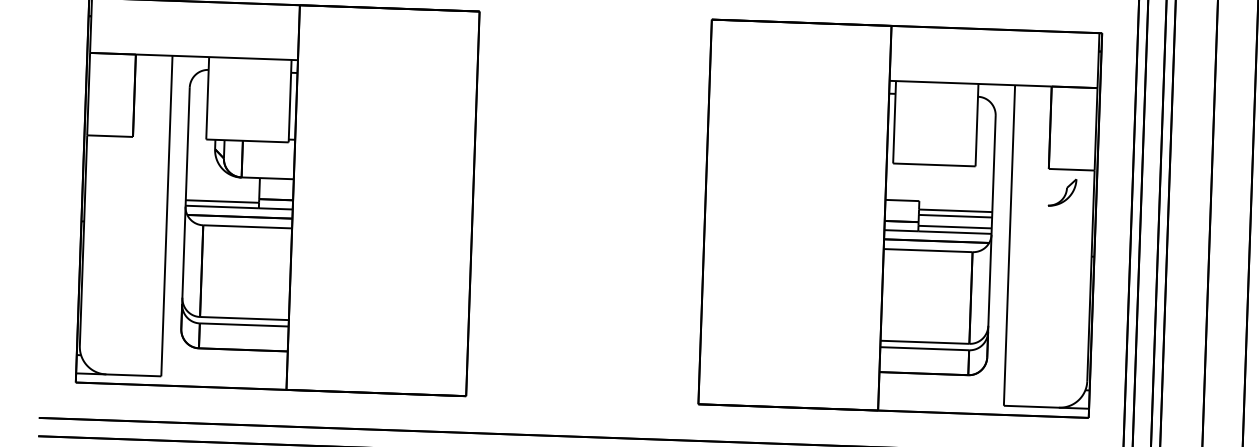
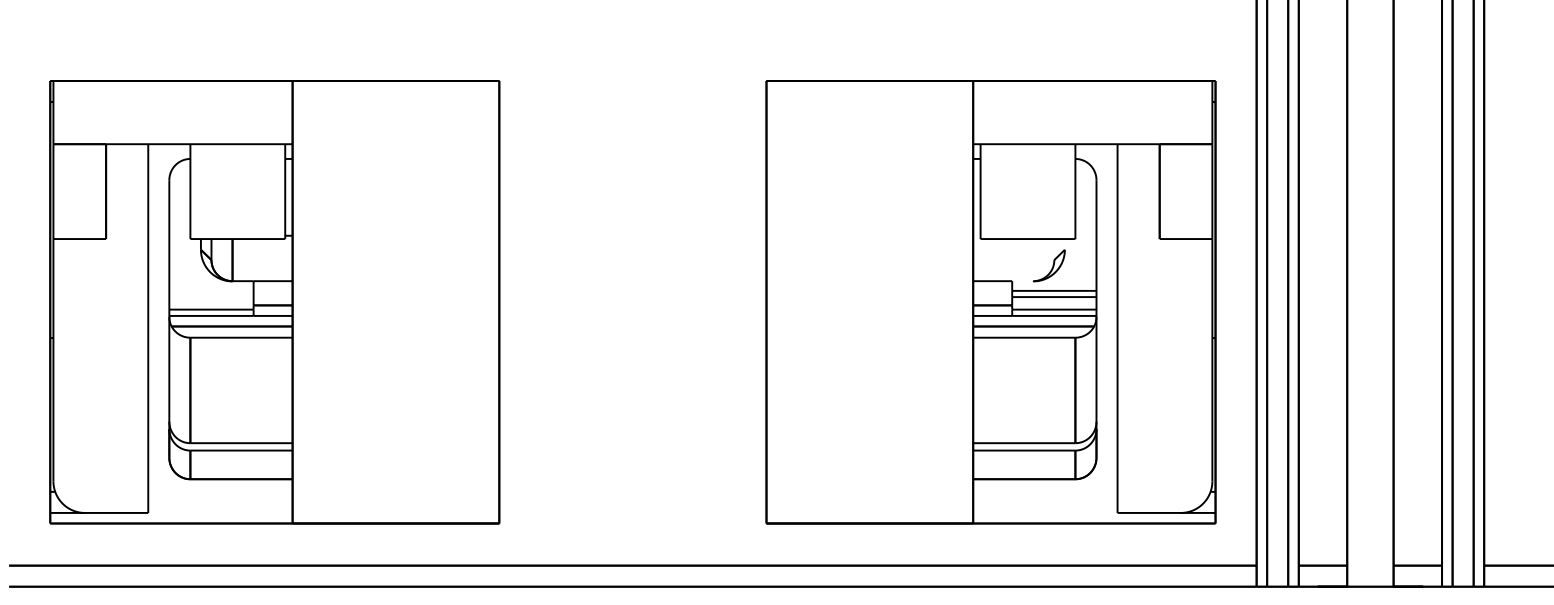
part: (1061, 192) -> (1048, 265), moved

